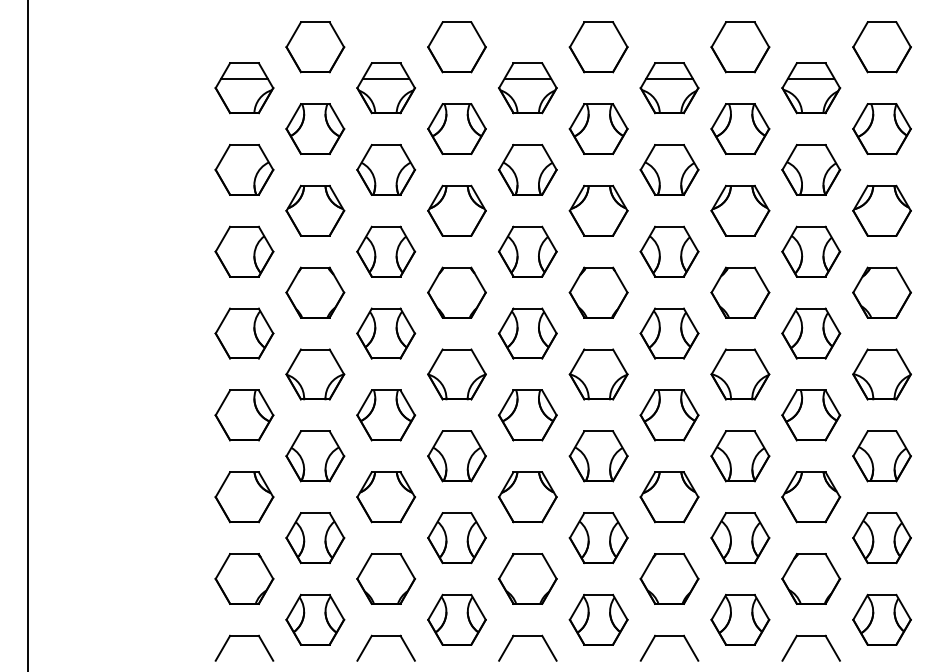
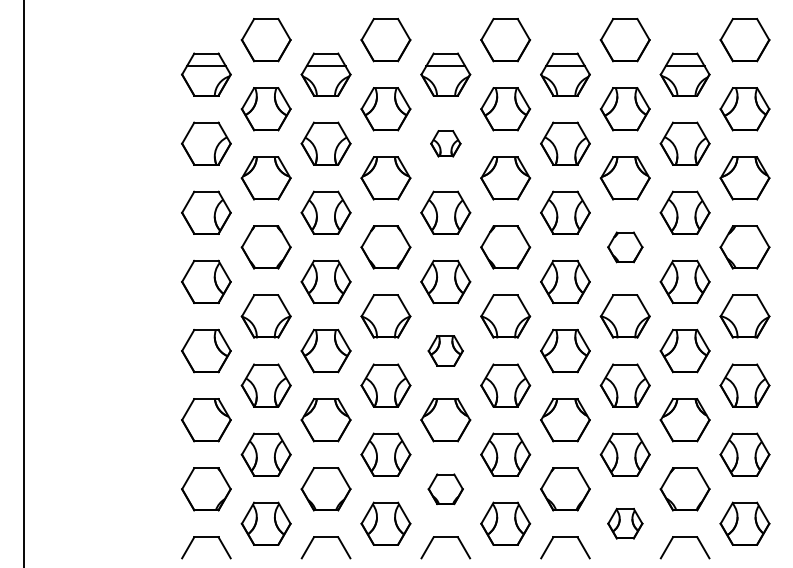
part: (527, 169) -> (445, 143), size x0.6
part: (740, 292) -> (625, 247), size x0.7
part: (527, 415) -> (445, 351), size x0.7
part: (527, 578) -> (445, 488), size x0.7
part: (740, 619) -> (625, 523), size x0.7

